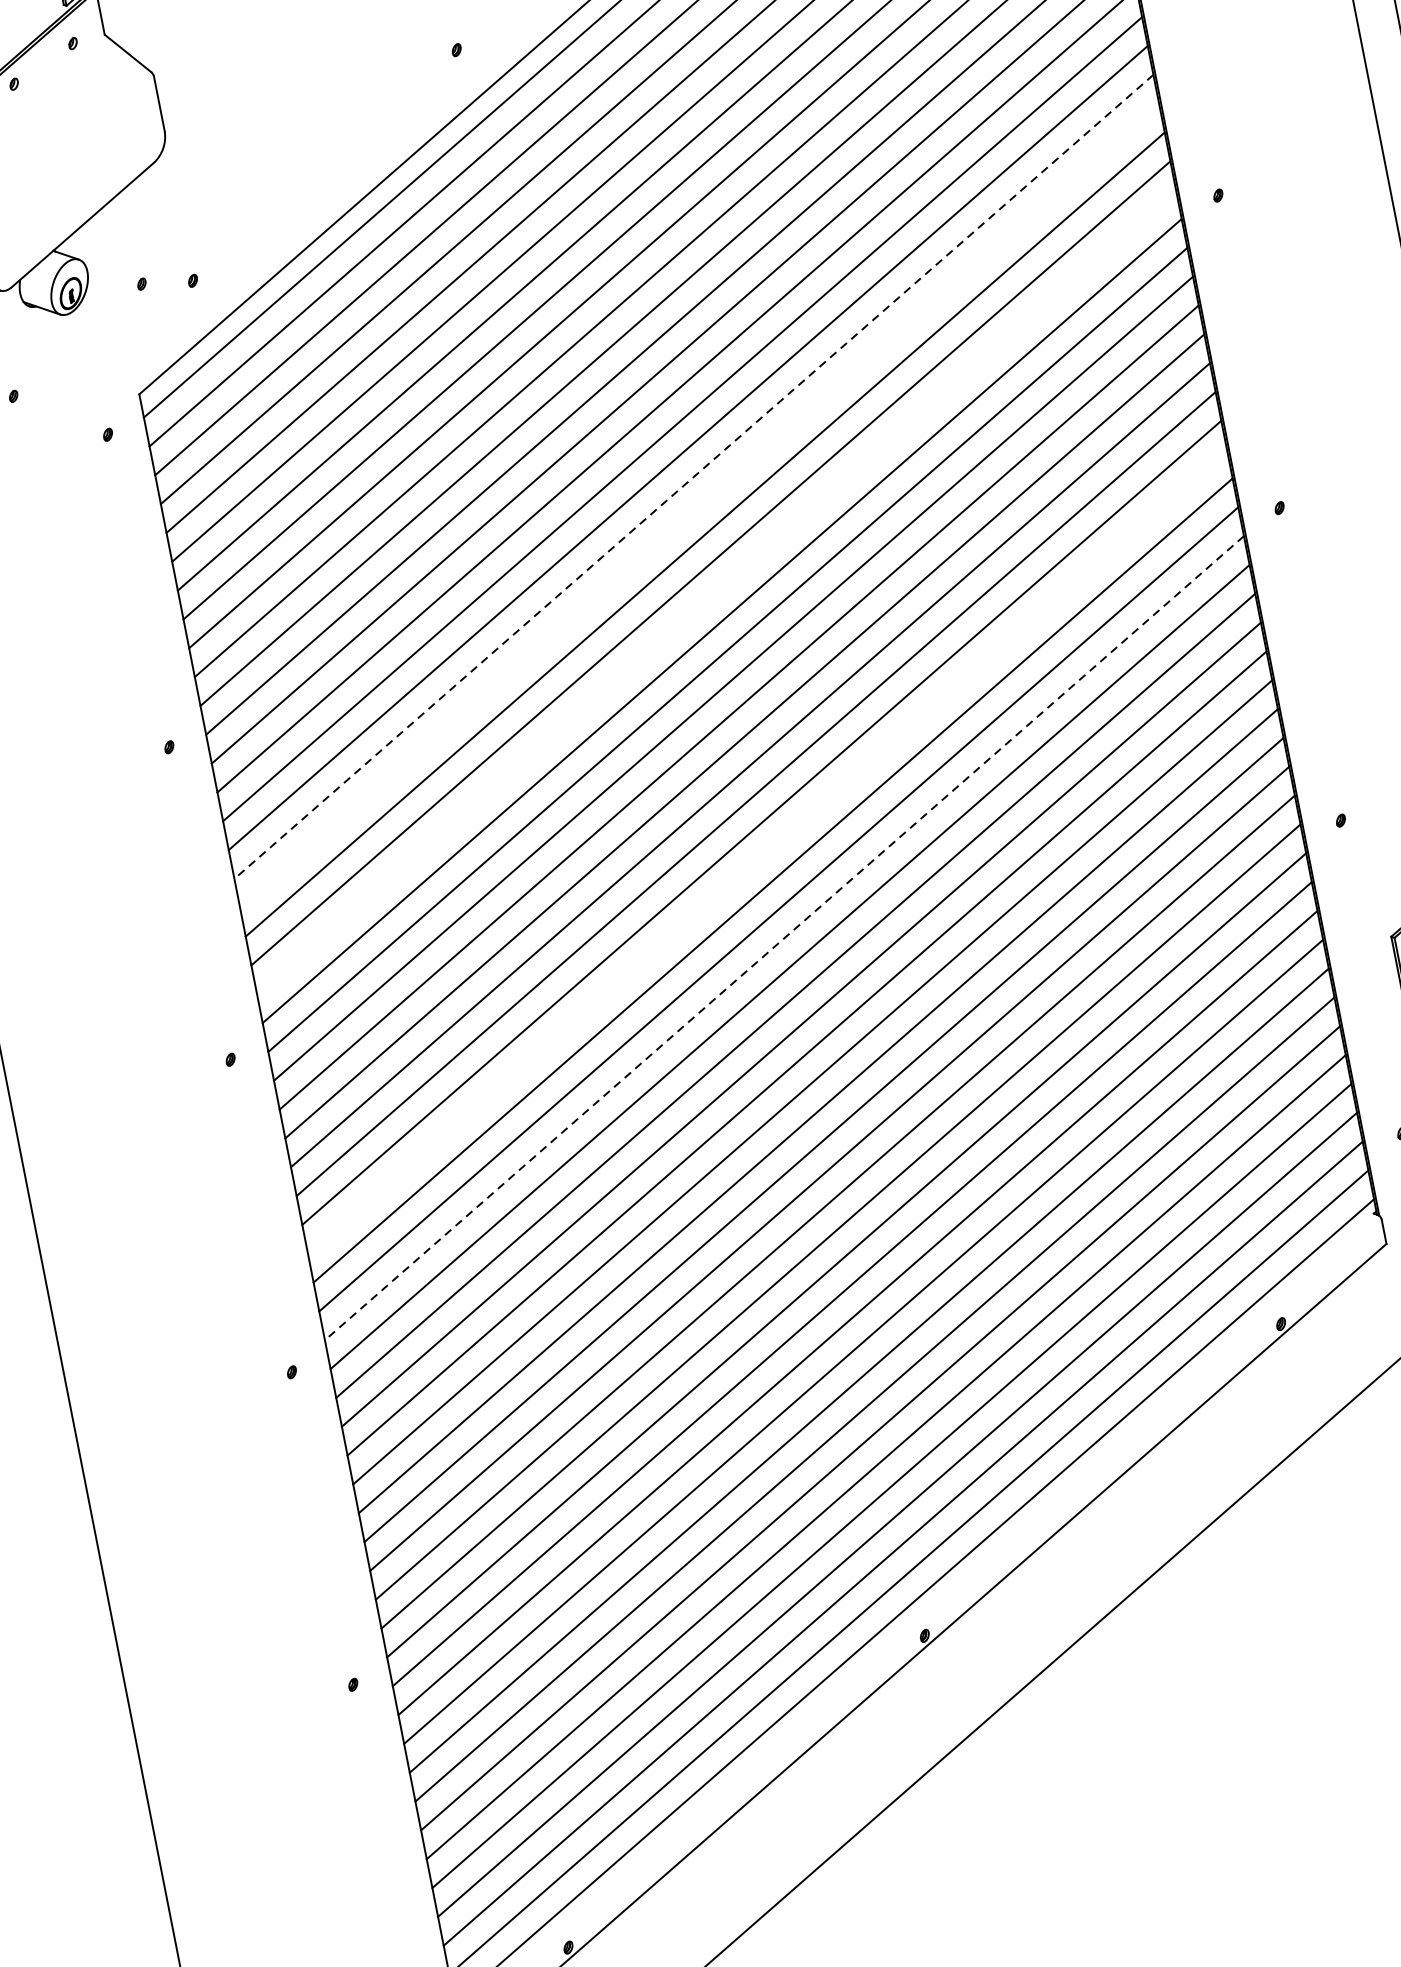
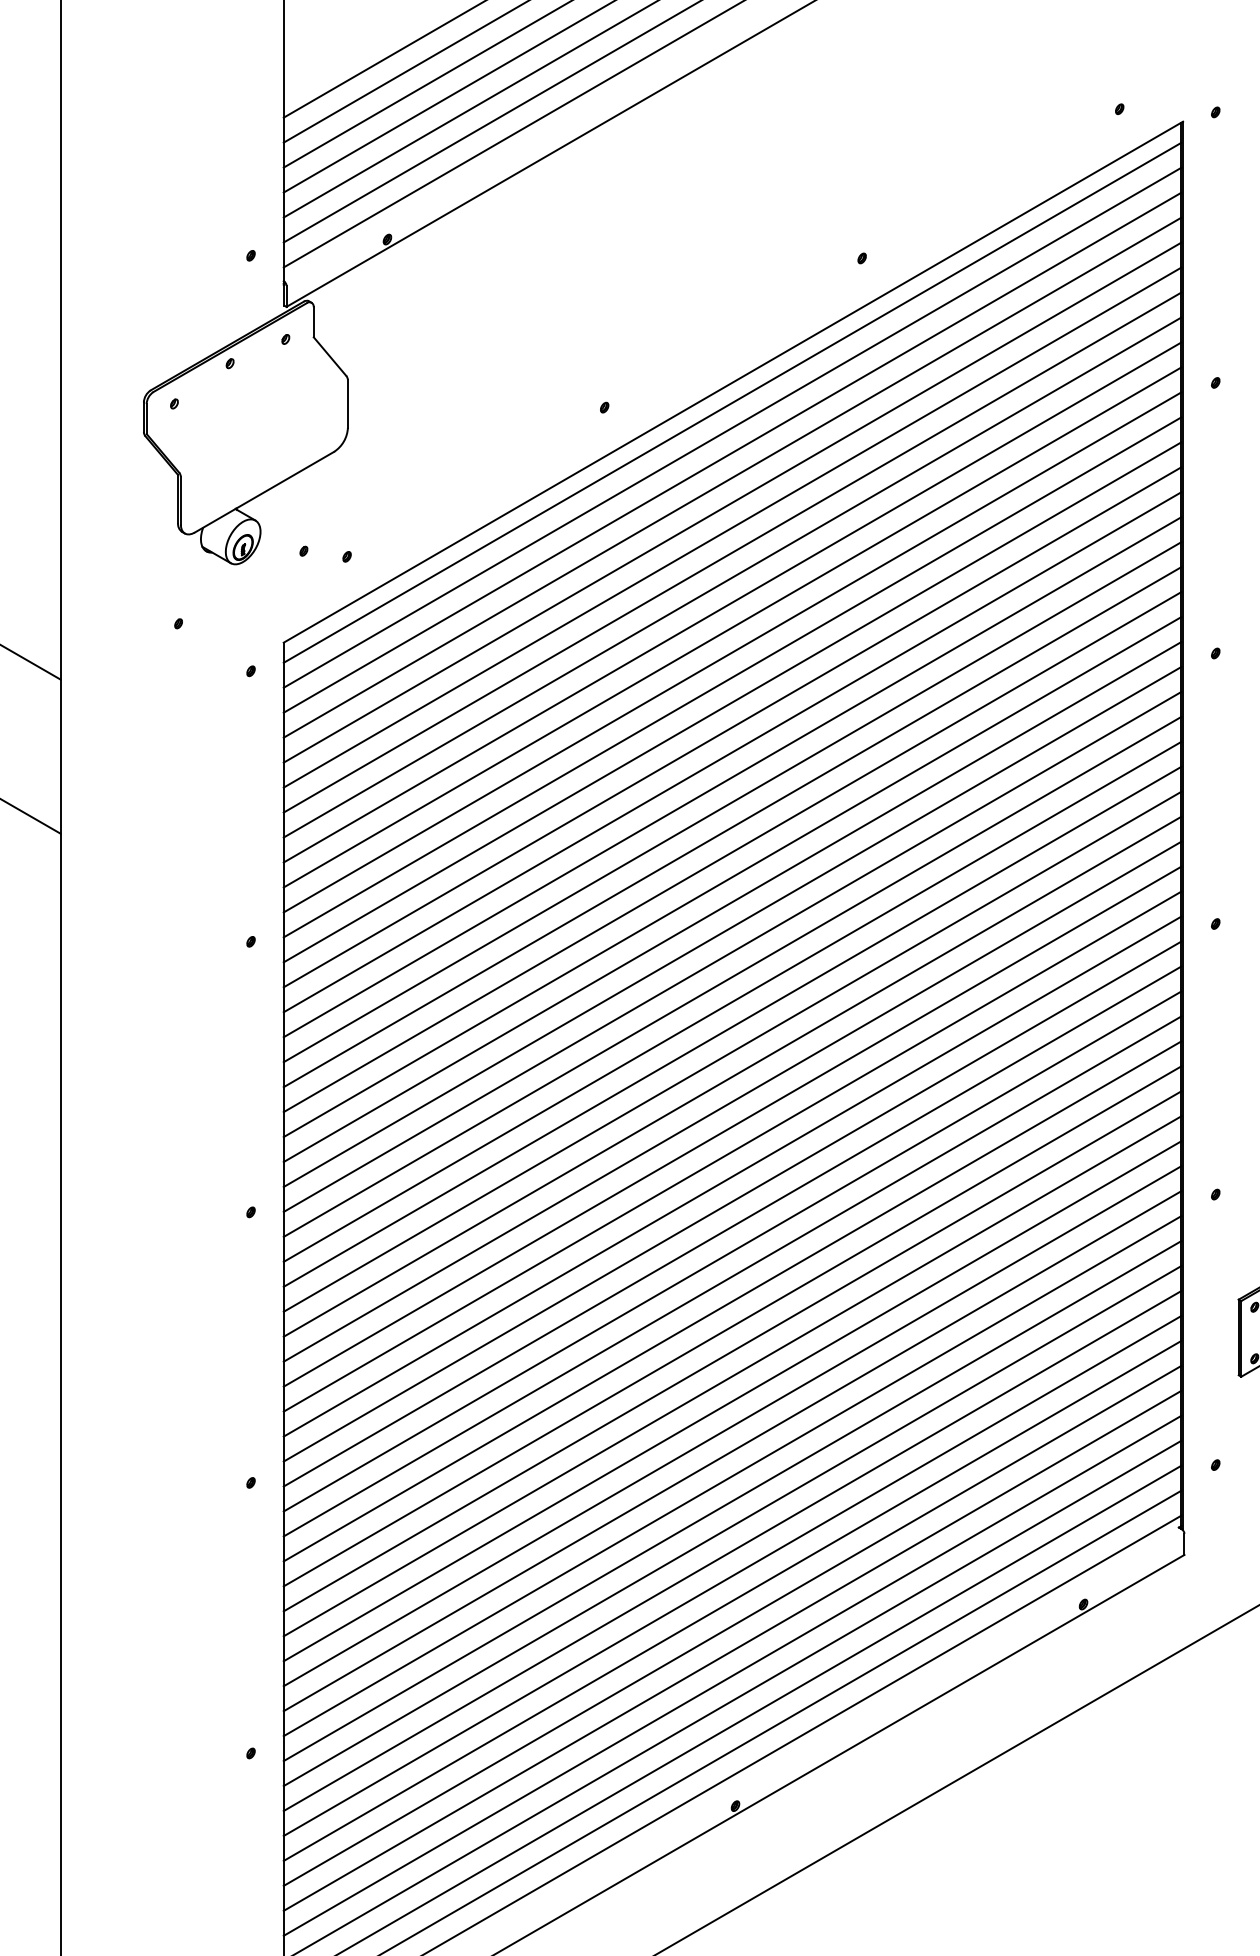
line: (693, 477) -> (732, 802), dashed -> solid
line: (699, 506) -> (732, 827), added
line: (716, 592) -> (732, 902), added
line: (767, 851) -> (732, 1126), added
line: (784, 938) -> (732, 1201), dashed -> solid

